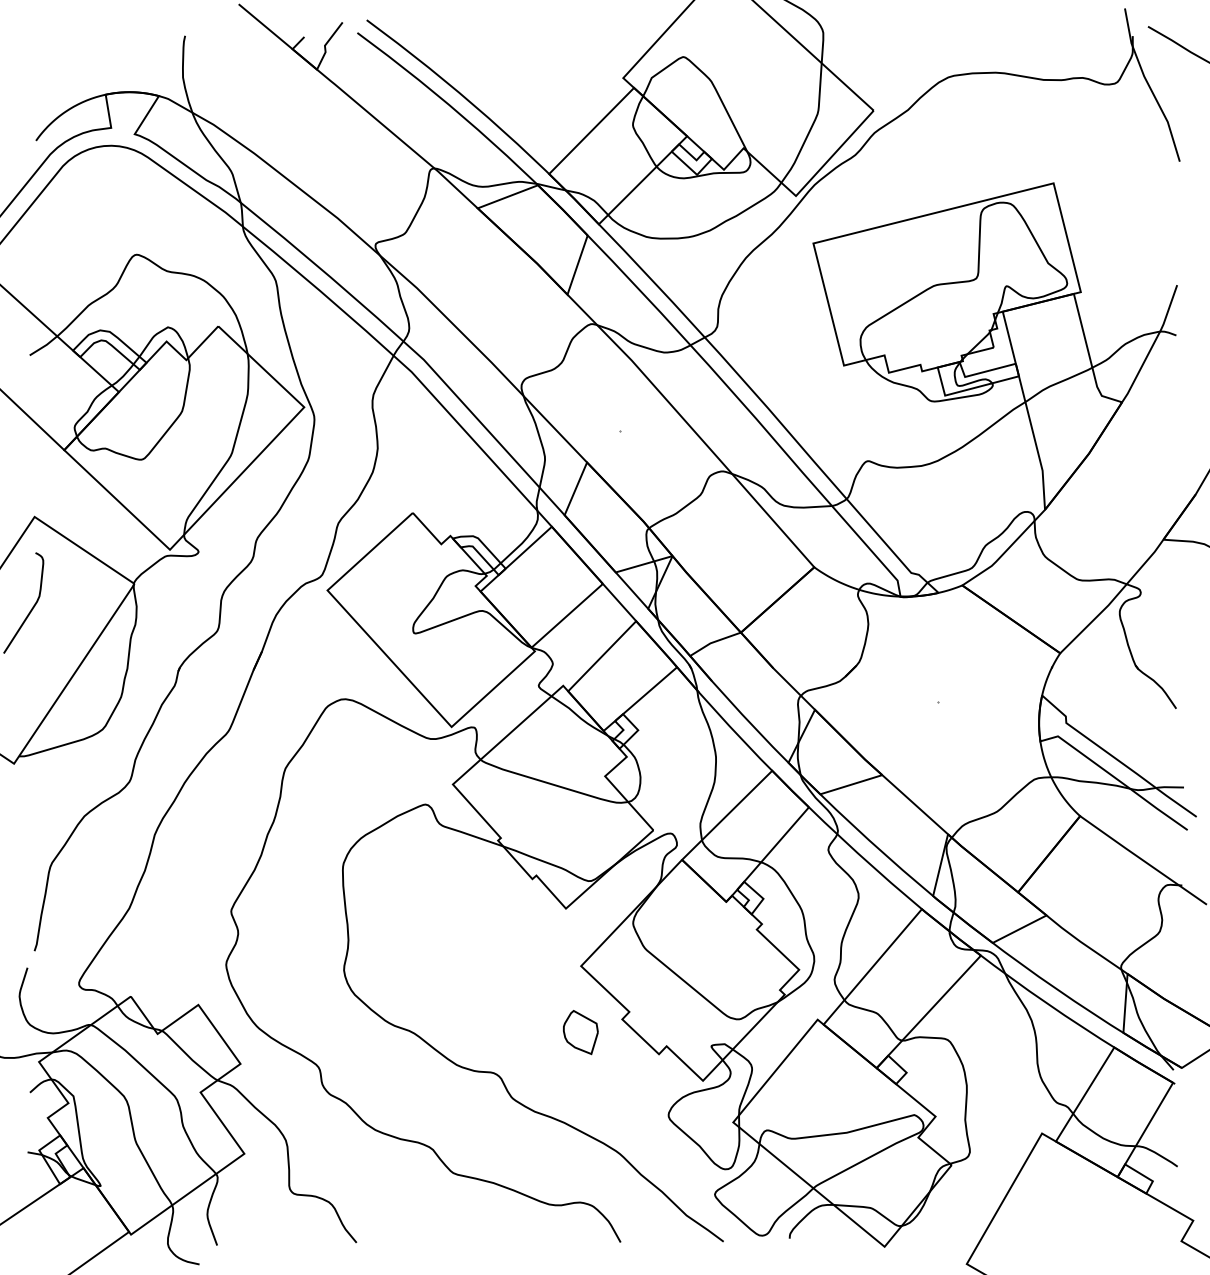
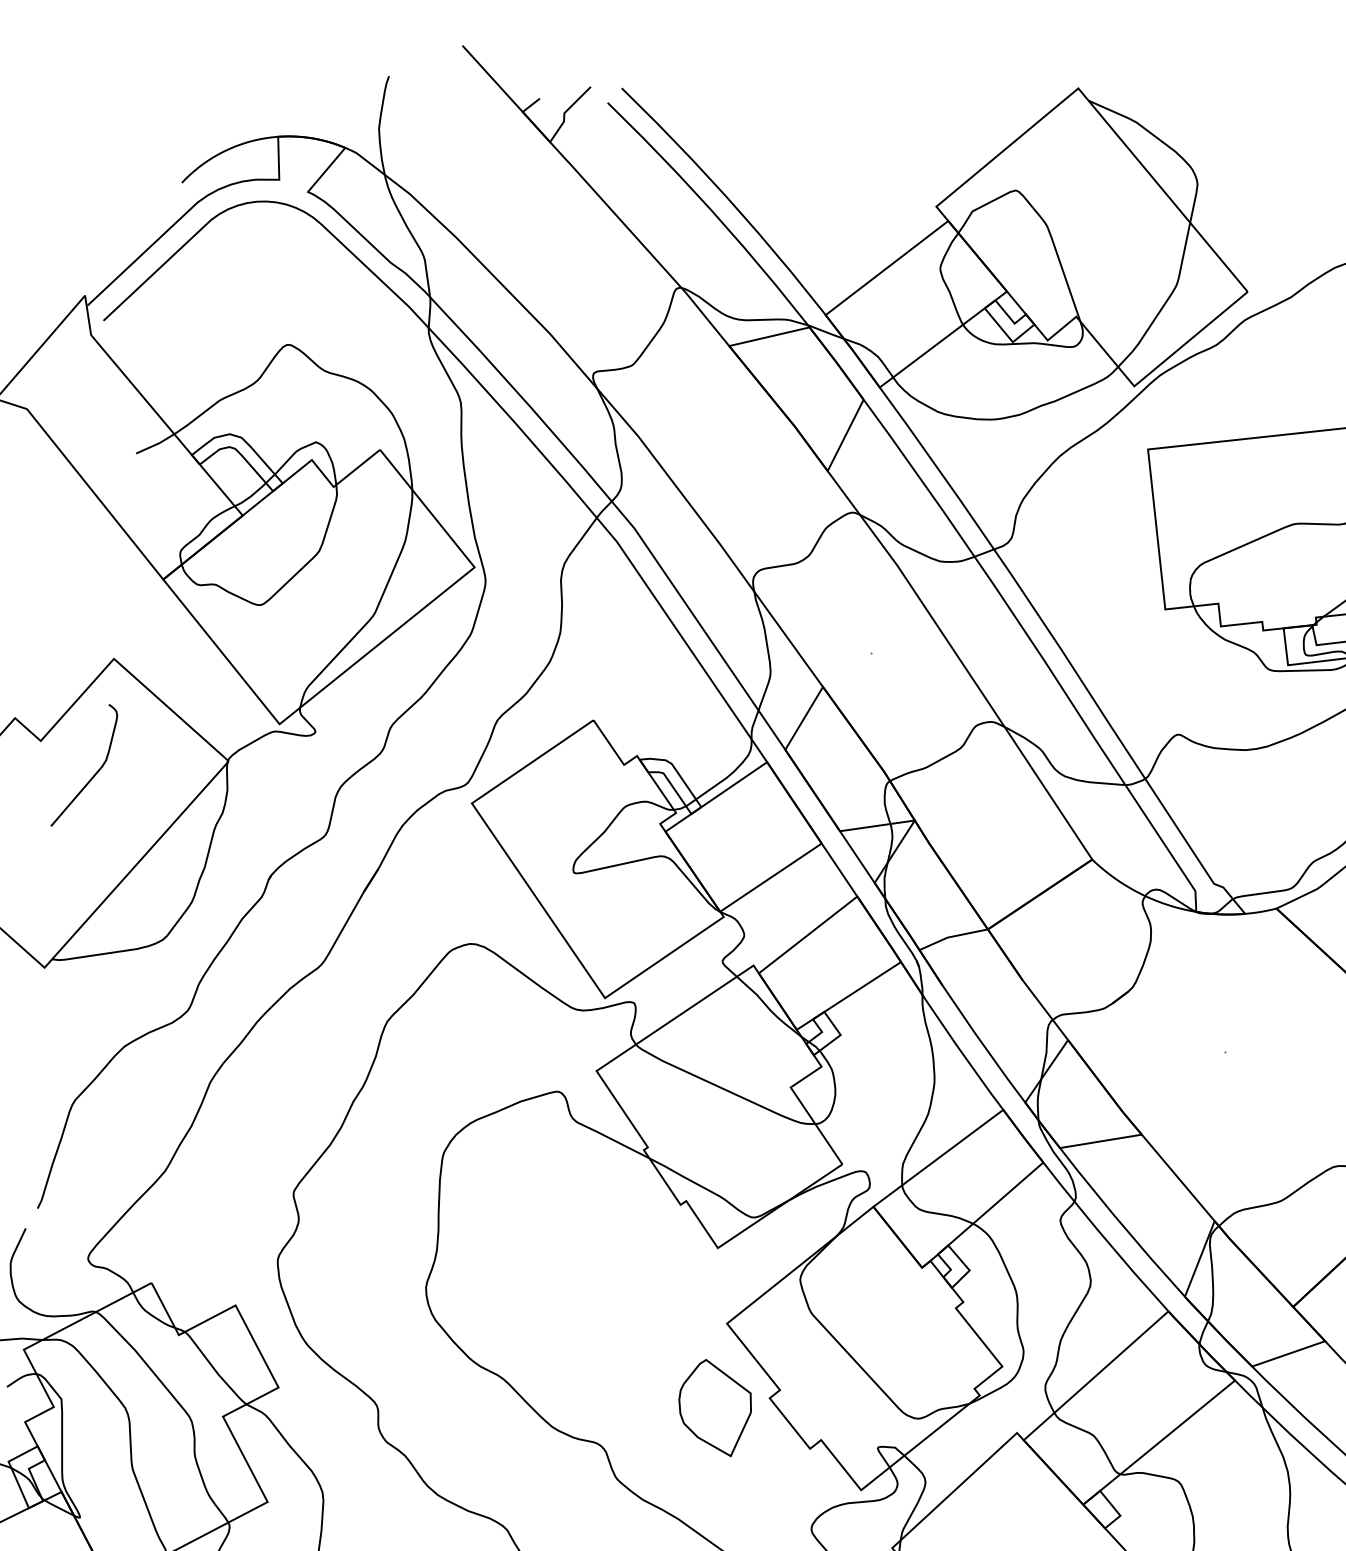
part: (580, 1032) -> (714, 1407), size x1.67

